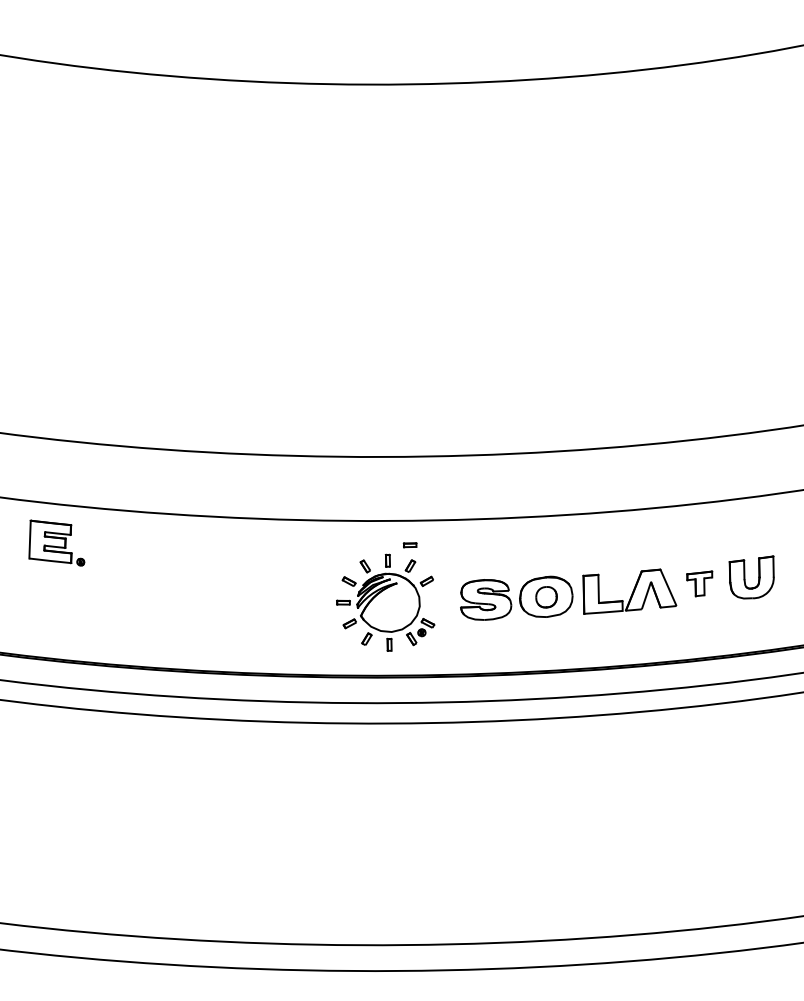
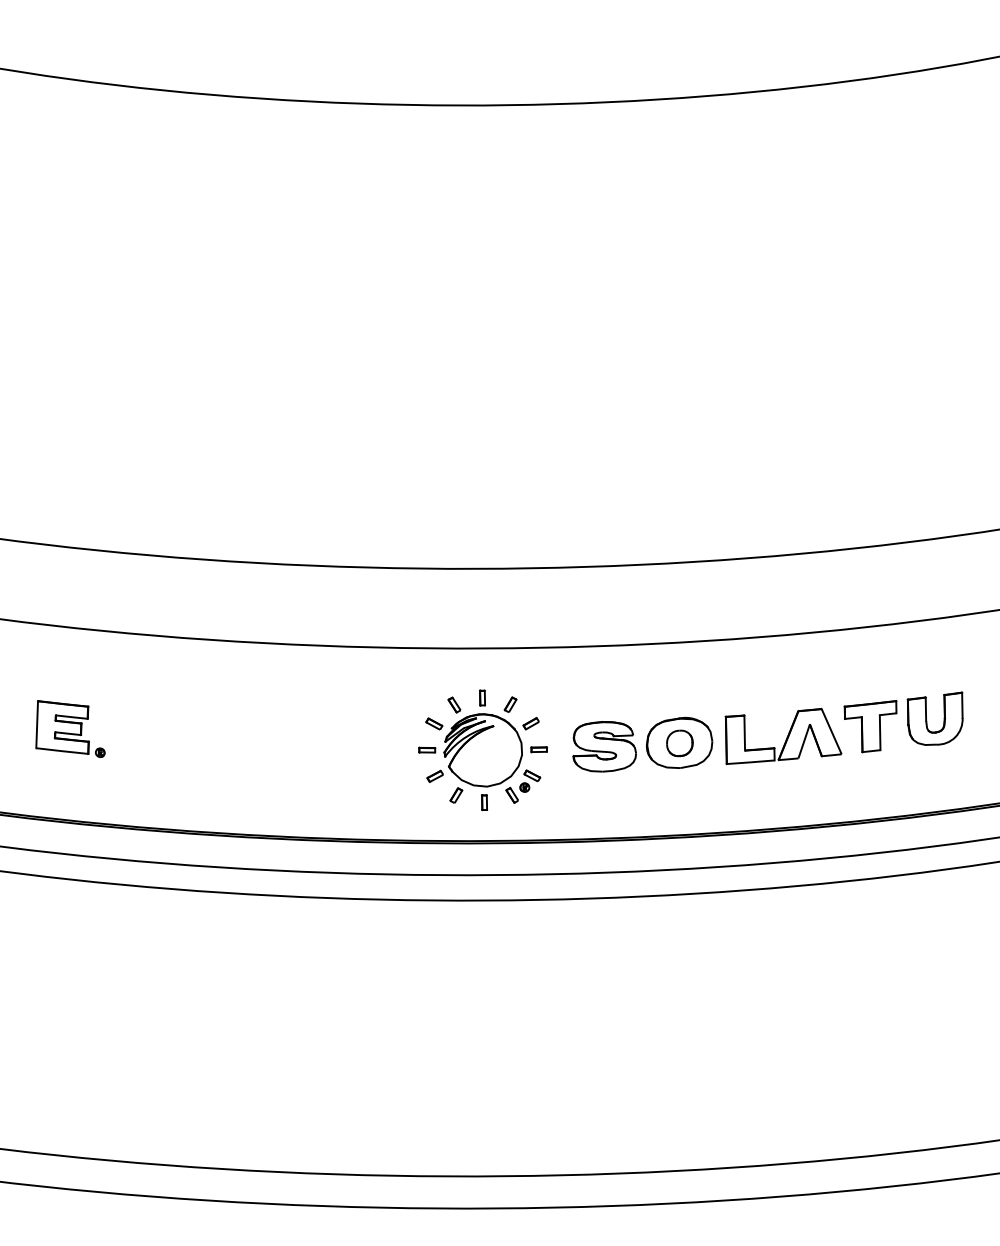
part: (56, 542) -> (70, 728), moved
part: (409, 545) -> (538, 749), moved
part: (699, 583) -> (870, 726), size x1.67

